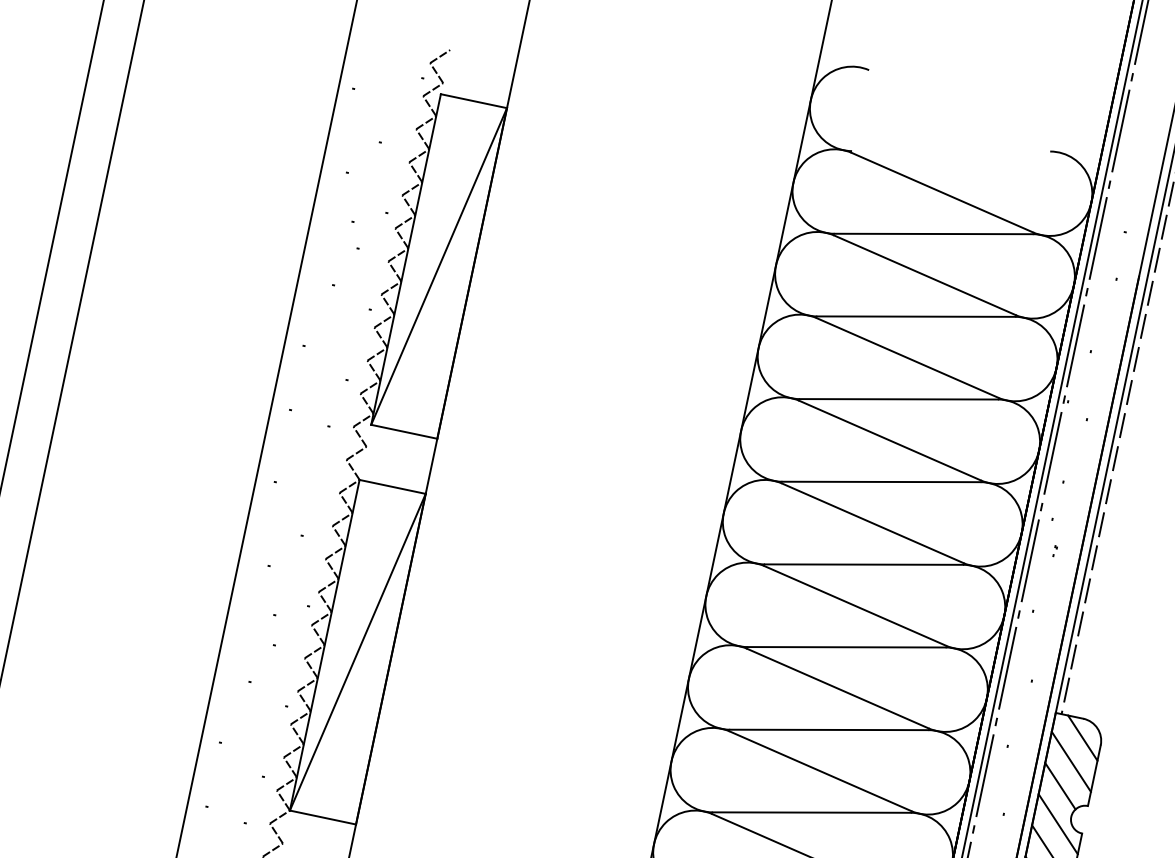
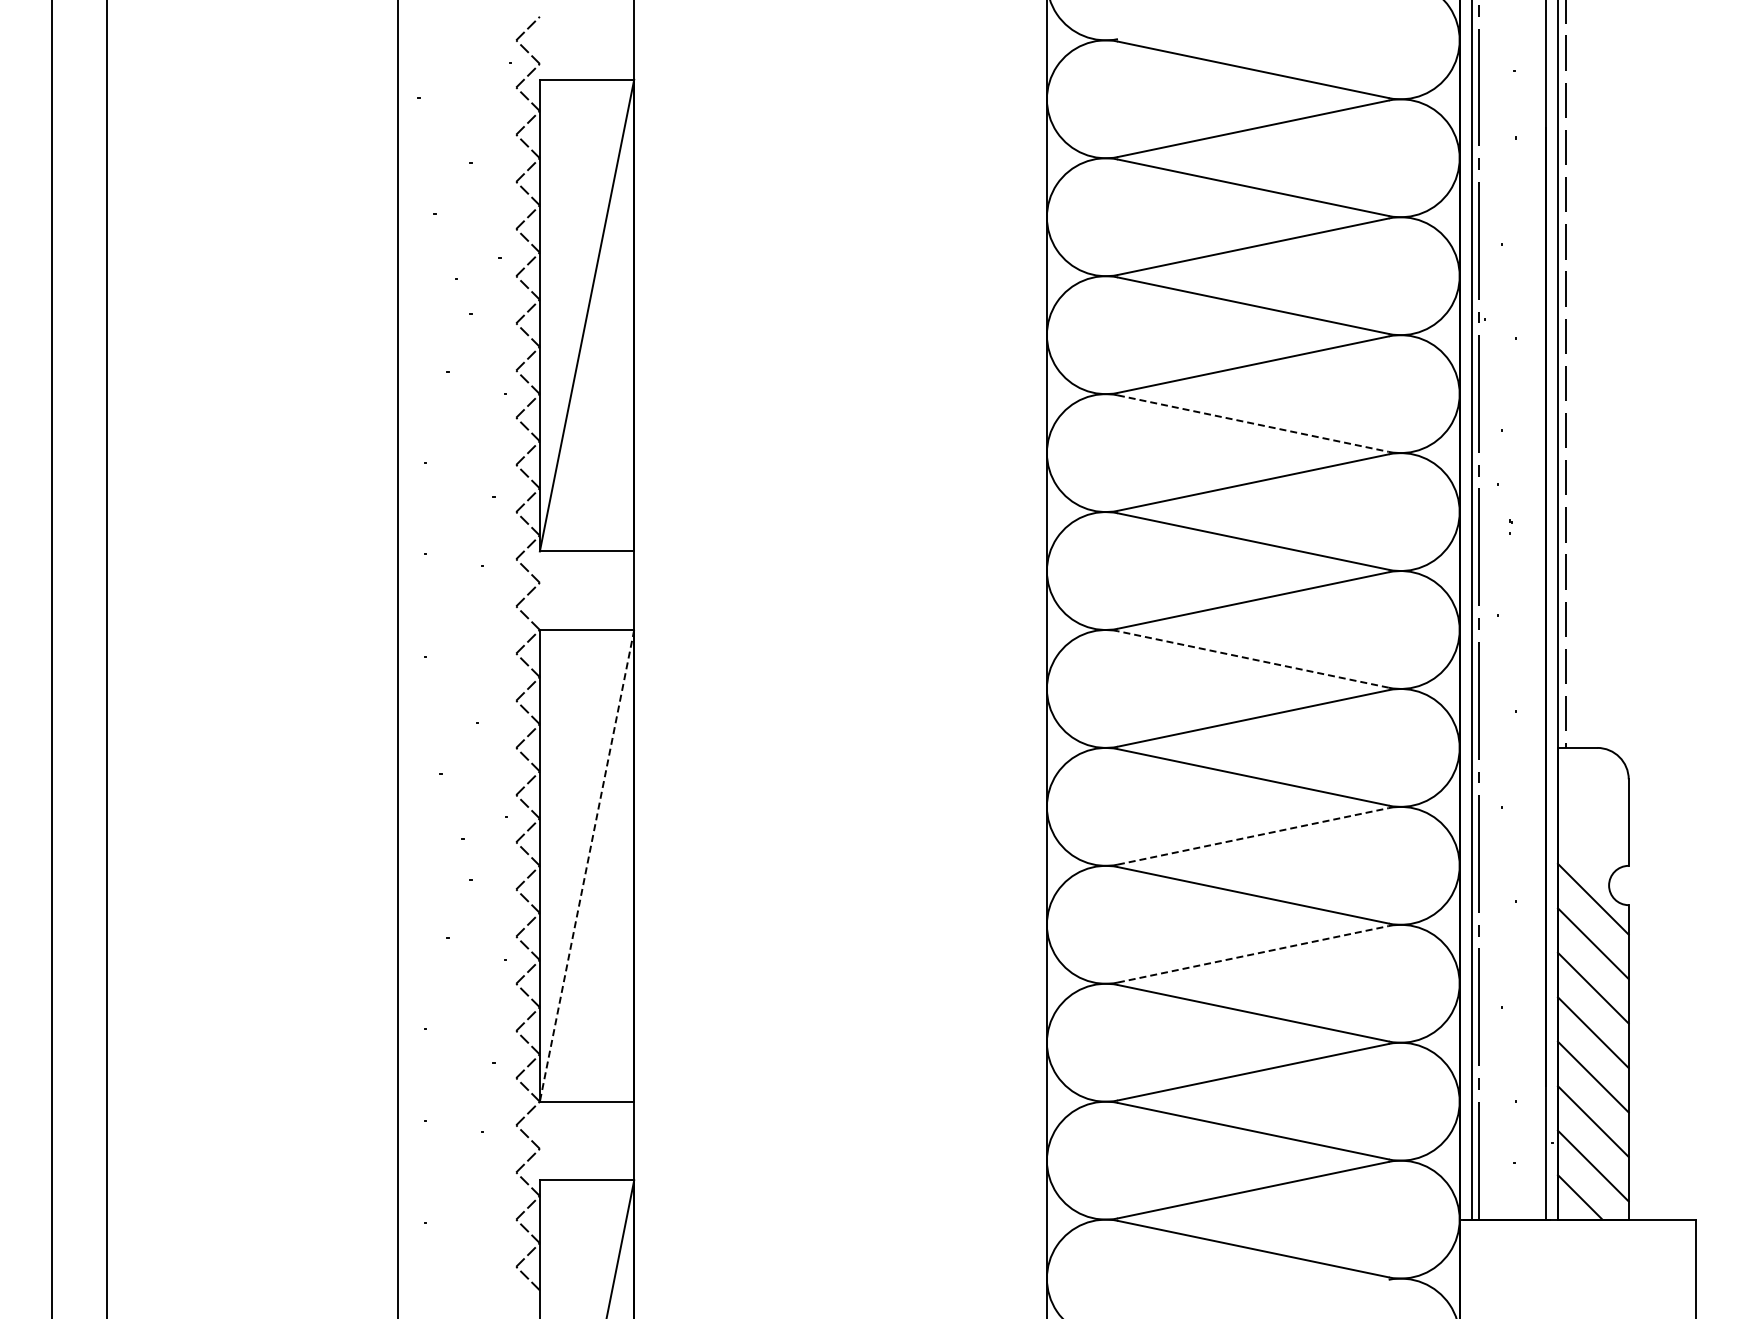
line: (890, 440) -> (1253, 423), solid -> dashed
line: (854, 605) -> (1252, 659), solid -> dashed
line: (358, 651) -> (587, 865), solid -> dashed
line: (829, 730) -> (1253, 836), solid -> dashed
line: (1082, 737) -> (1601, 774), removed
line: (1070, 761) -> (1592, 809), removed
line: (1059, 785) -> (1584, 846), removed
line: (811, 812) -> (1253, 954), solid -> dashed

